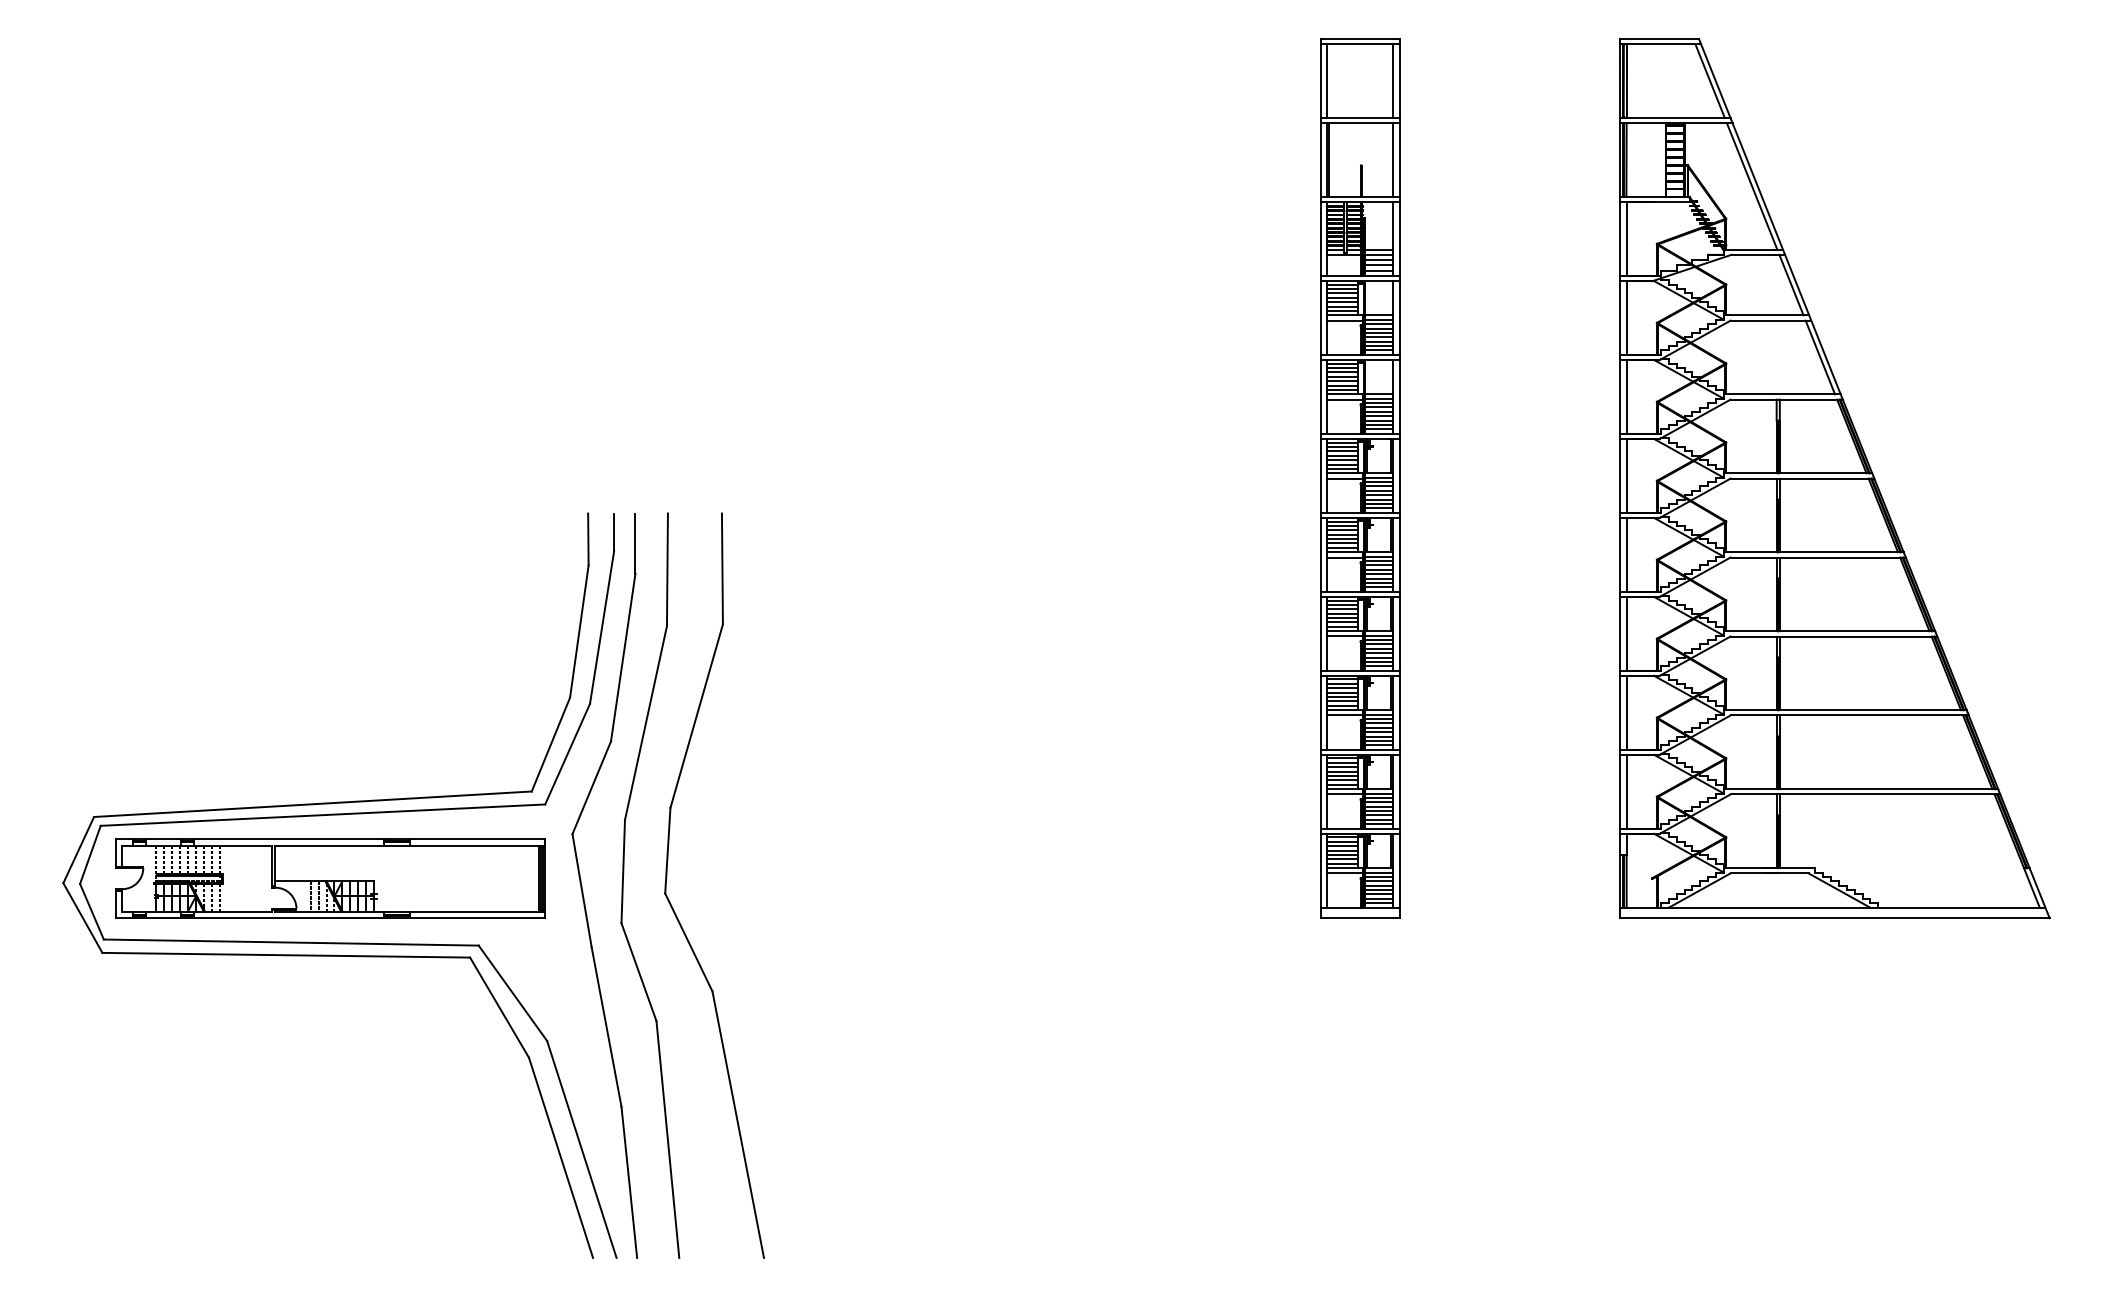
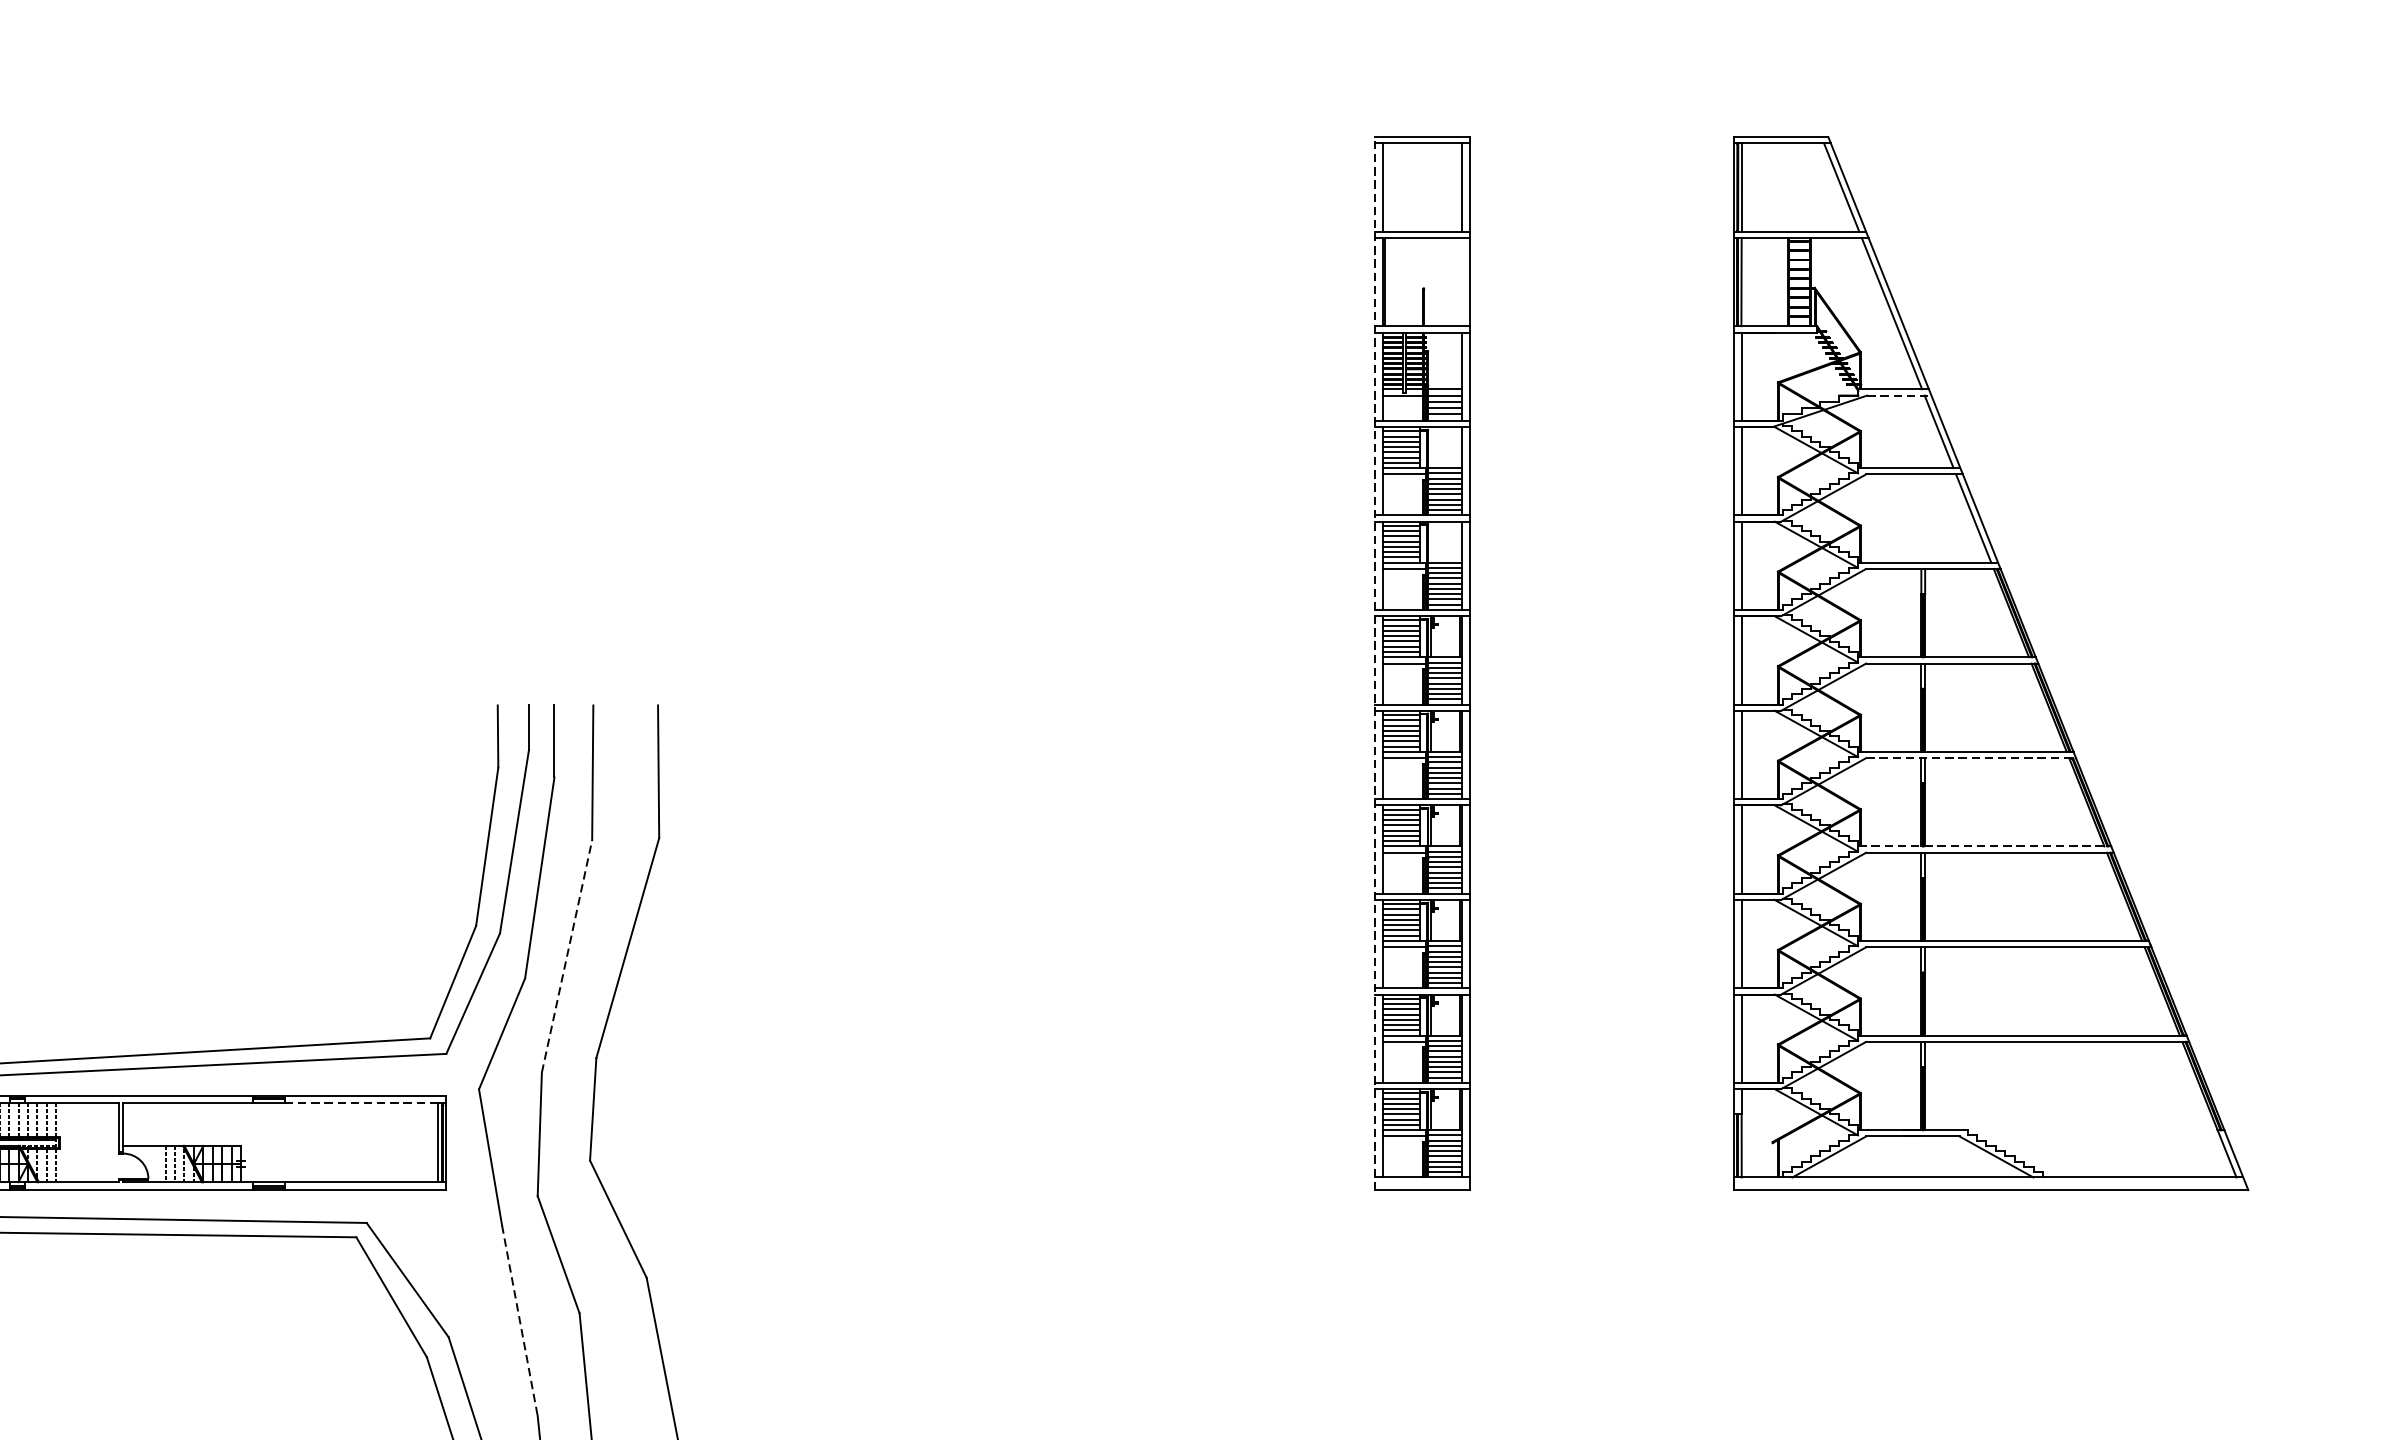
line: (1393, 159) -> (1462, 281), removed
line: (1758, 254) -> (1899, 395), solid -> dashed
line: (1320, 478) -> (1374, 663), solid -> dashed
line: (1818, 557) -> (1971, 758), solid -> dashed
line: (1829, 631) -> (1984, 846), solid -> dashed
line: (646, 722) -> (567, 955), solid -> dashed
line: (478, 845) -> (366, 1103), solid -> dashed
line: (606, 1027) -> (519, 1321), solid -> dashed

